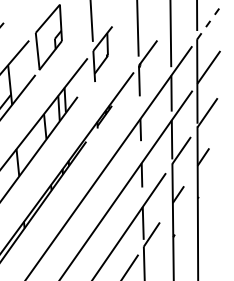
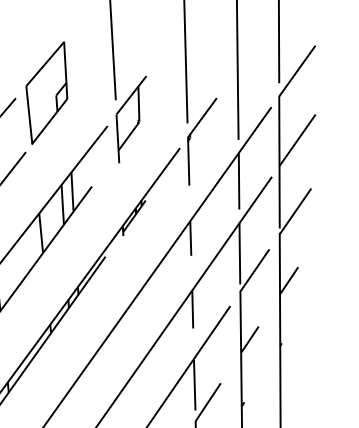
line: (208, 23) -> (296, 71), dashed -> solid

